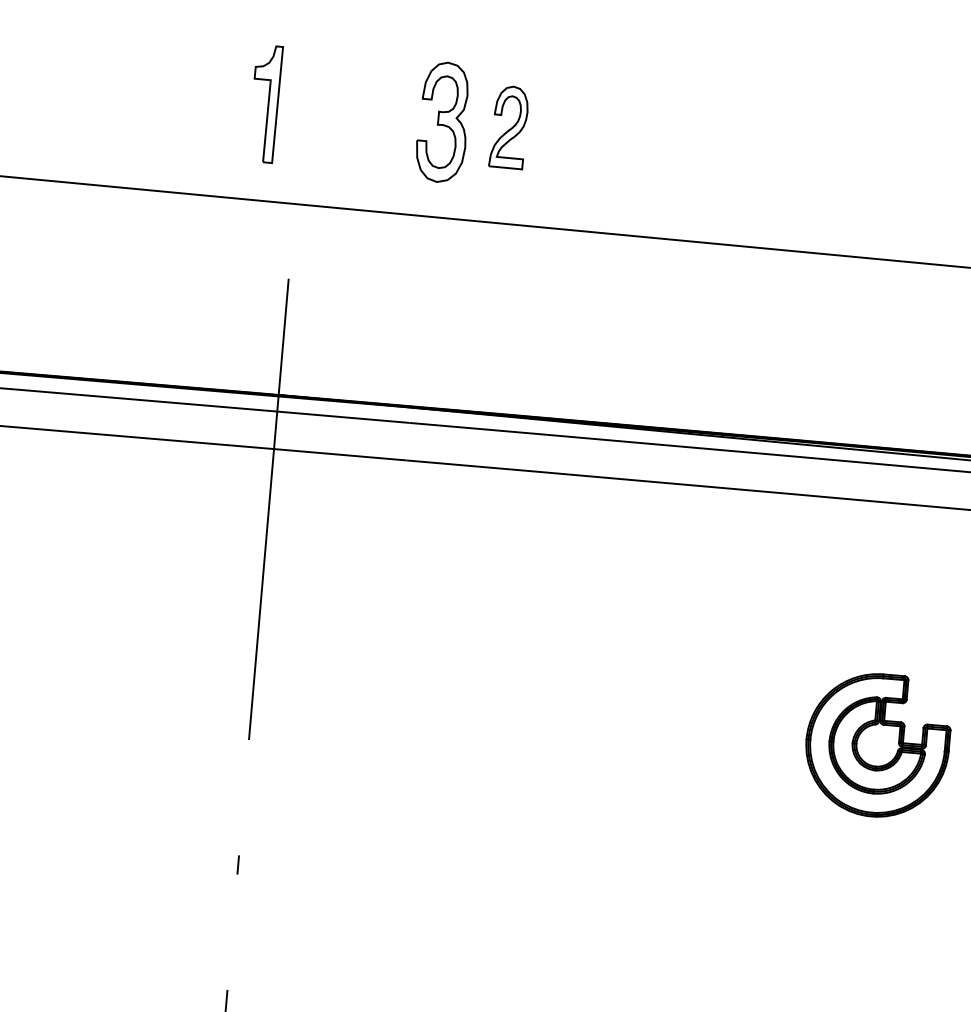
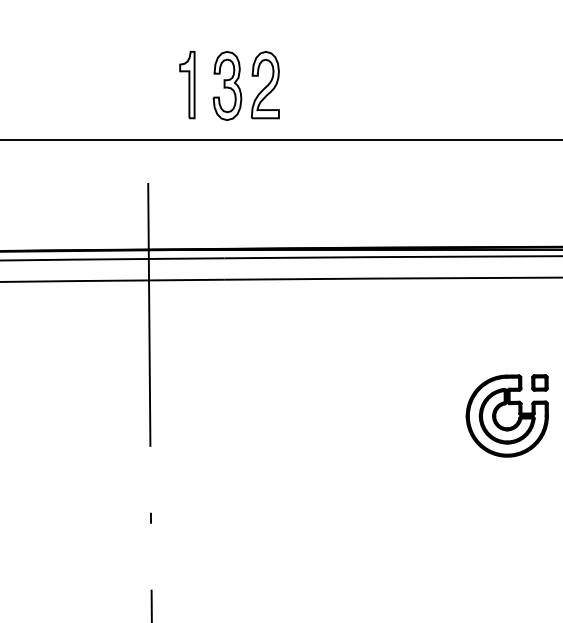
part: (265, 104) -> (187, 85), moved
part: (507, 127) -> (264, 85), size x1.43
part: (939, 691) -> (539, 382), added

